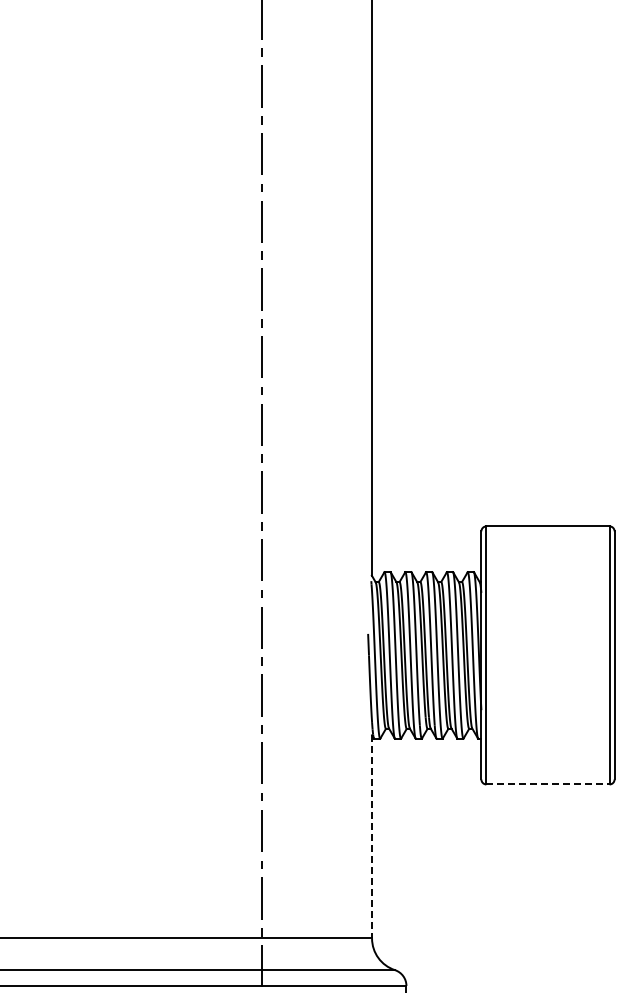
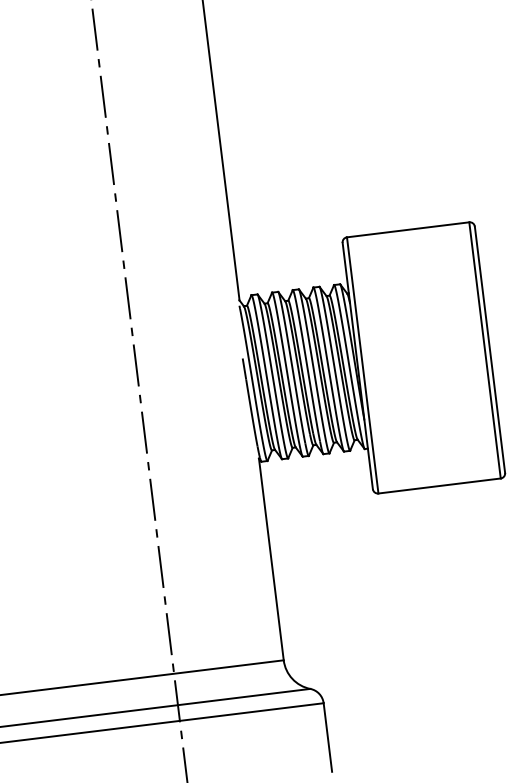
line: (547, 784) -> (439, 486), dashed -> solid
line: (372, 836) -> (271, 559), dashed -> solid

